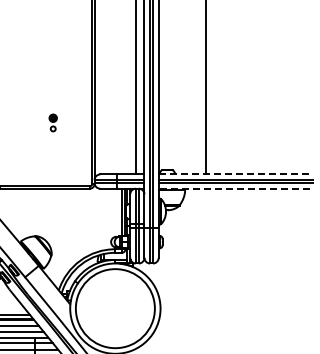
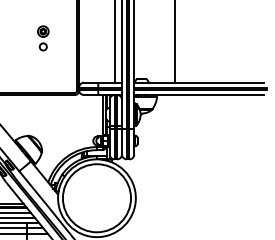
part: (53, 122) -> (43, 37), size x1.67
line: (234, 174) -> (199, 82), dashed -> solid
line: (234, 188) -> (199, 94), dashed -> solid

